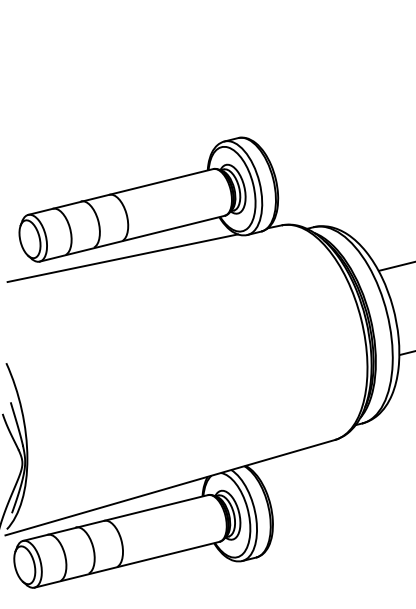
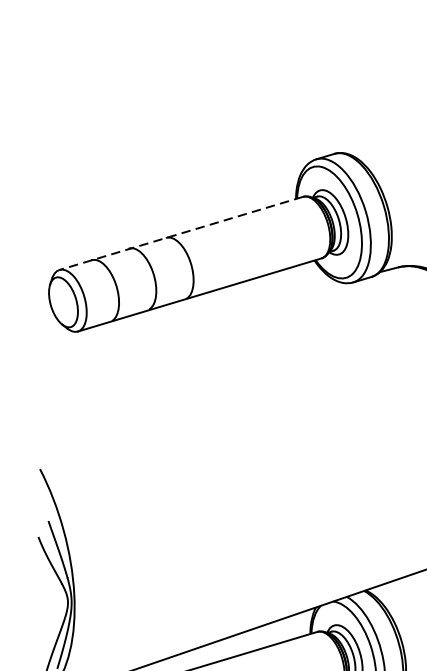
line: (120, 192) -> (181, 234), solid -> dashed
line: (122, 258) -> (188, 321), removed

